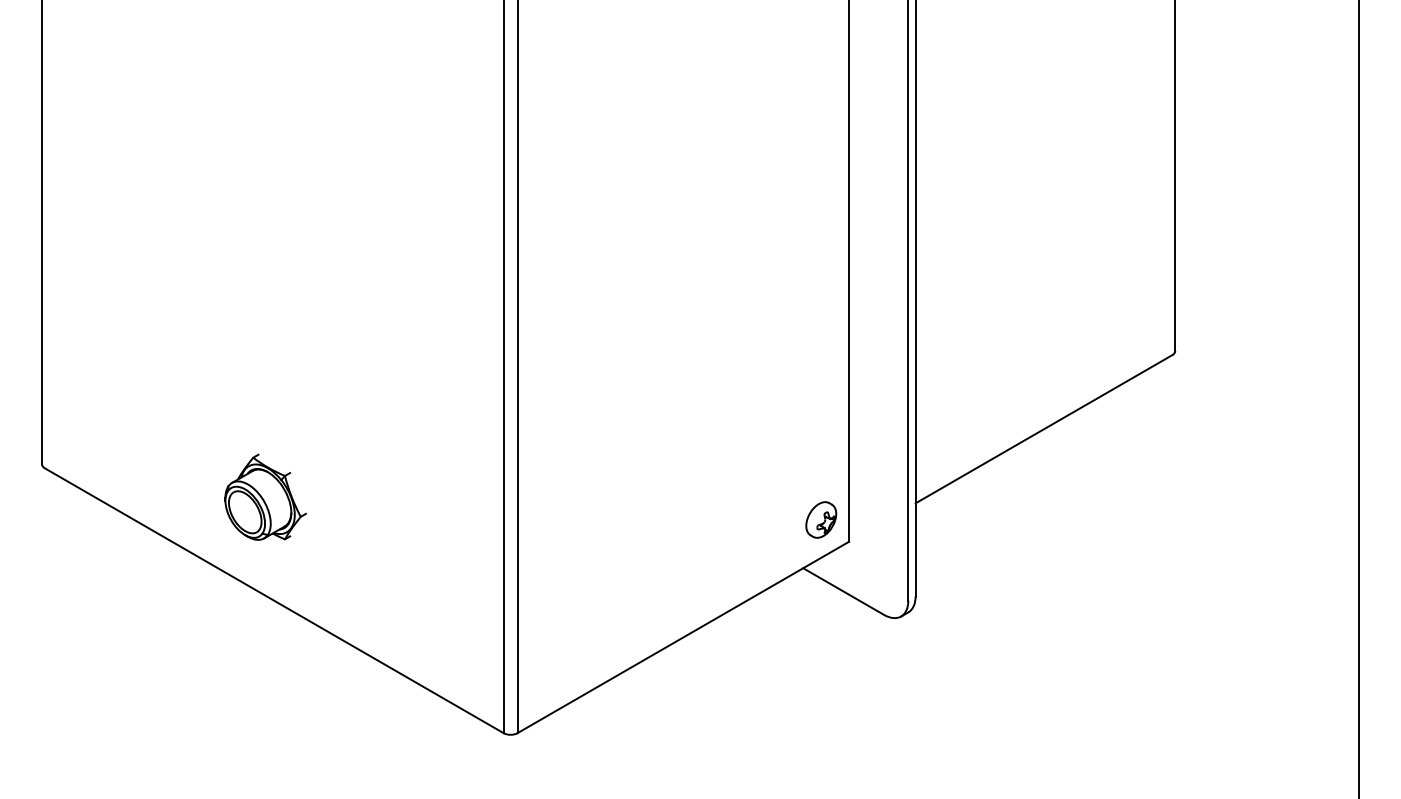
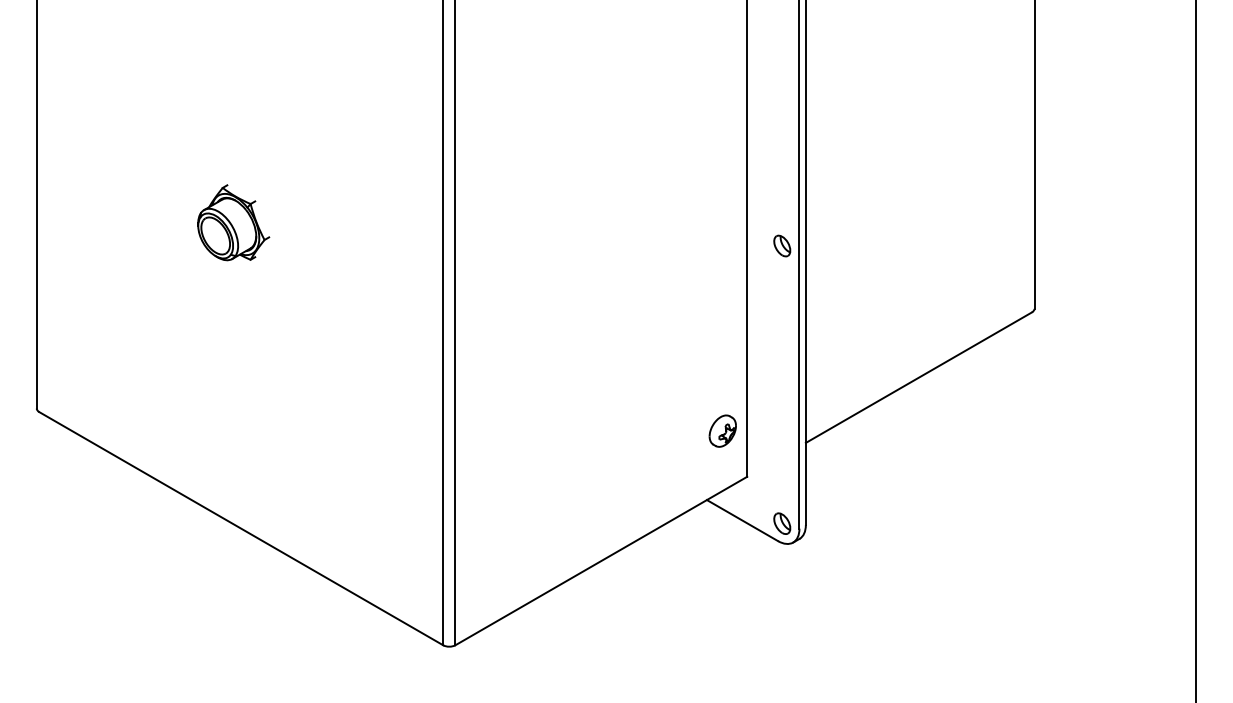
part: (888, 279) -> (782, 245), added
part: (265, 496) -> (233, 222), moved
part: (821, 519) -> (723, 430), moved
part: (888, 594) -> (782, 523), added

